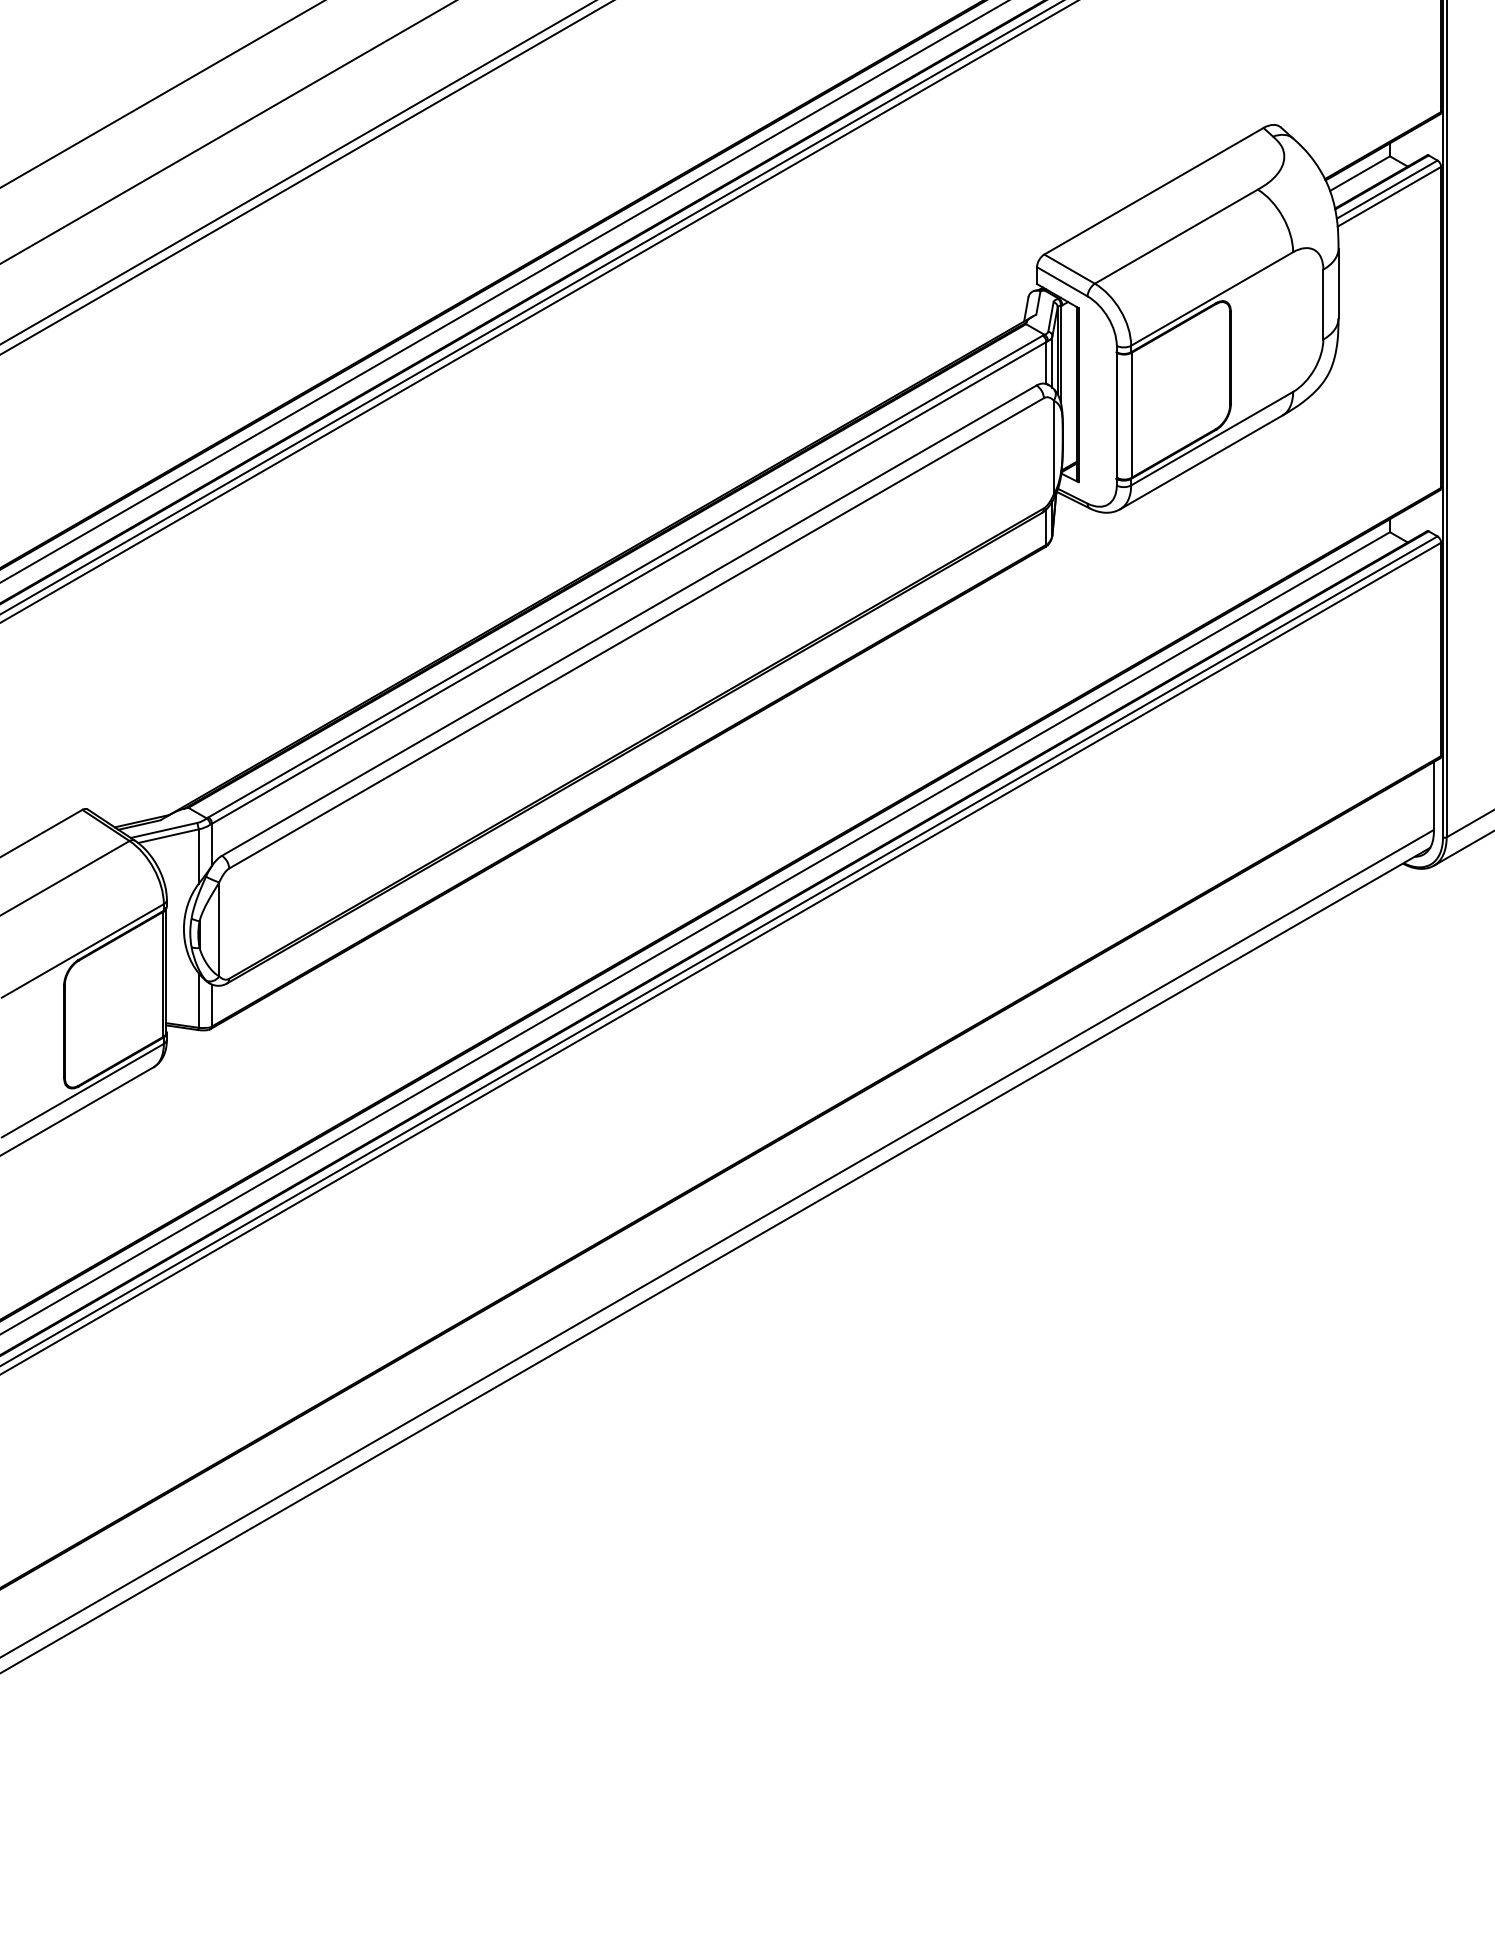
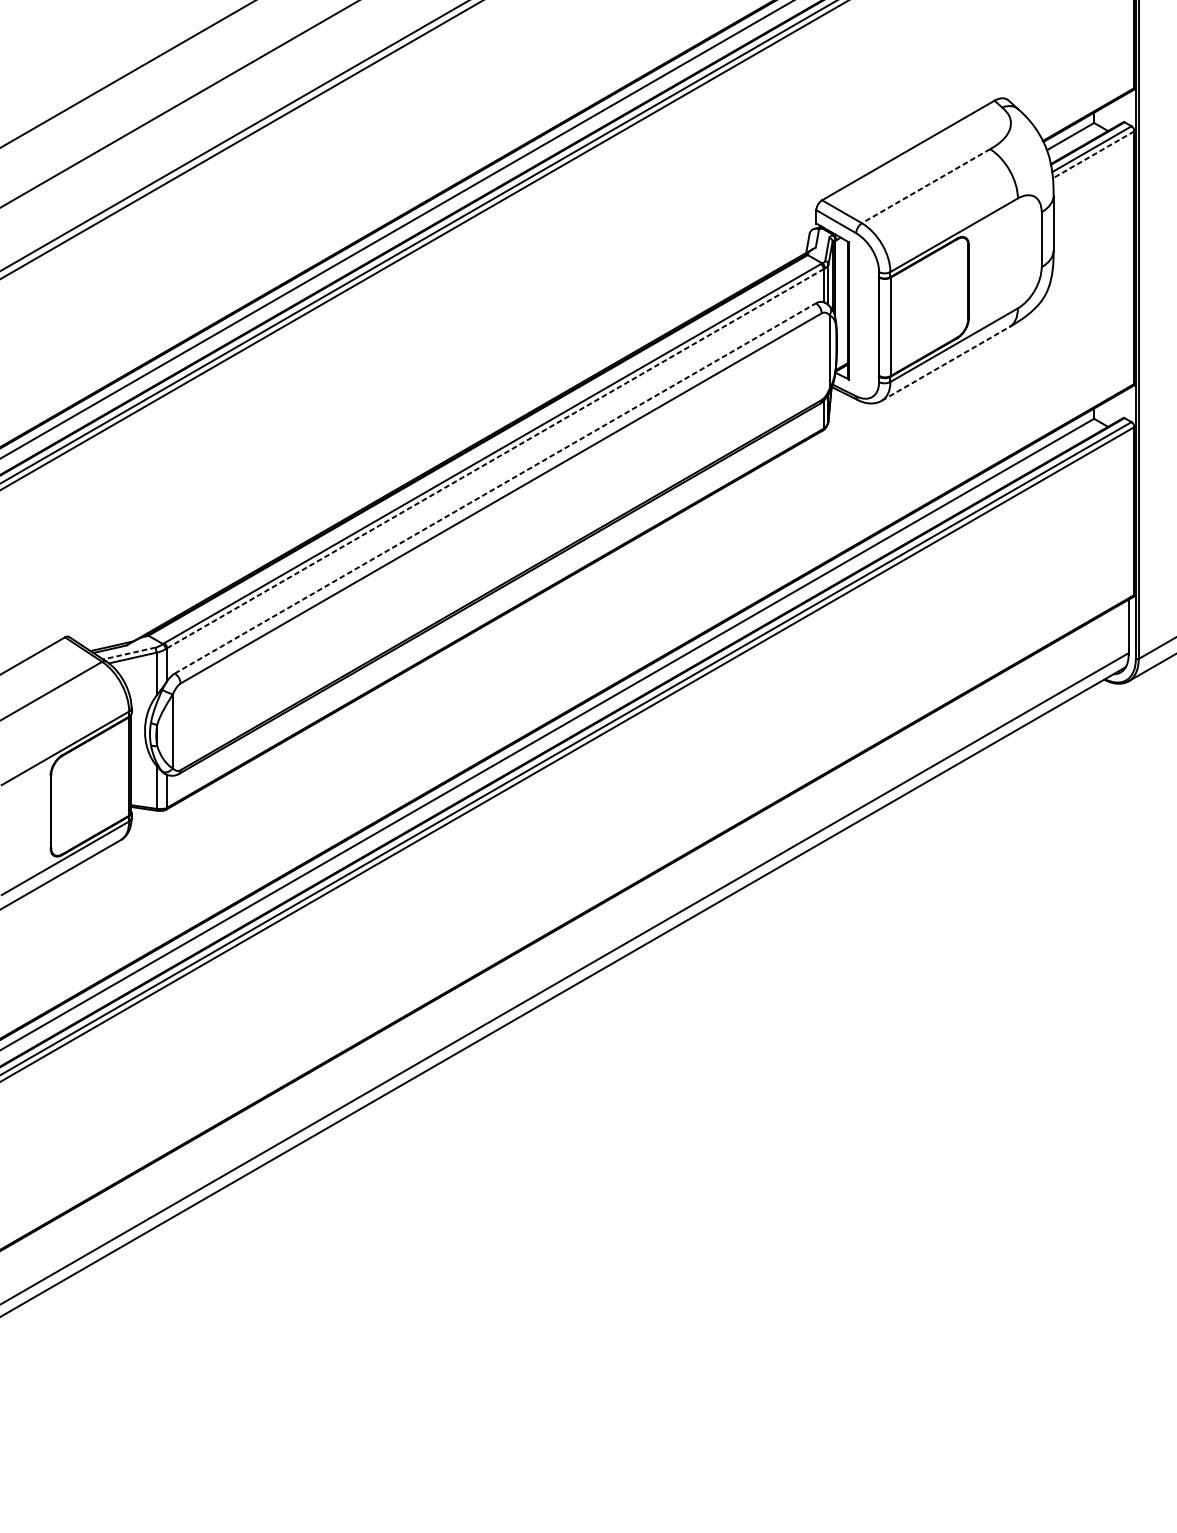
line: (1389, 196) -> (1093, 154), solid -> dashed
line: (1175, 236) -> (925, 186), solid -> dashed
line: (1201, 462) -> (945, 363), solid -> dashed
line: (629, 582) -> (495, 458), solid -> dashed
line: (629, 620) -> (495, 488), solid -> dashed
line: (163, 830) -> (128, 653), solid -> dashed

